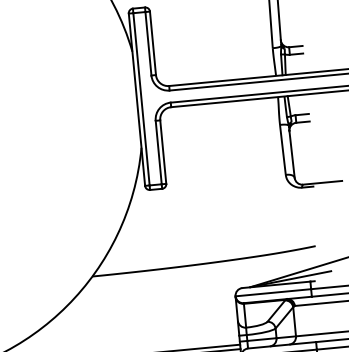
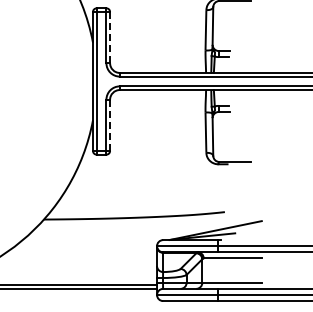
line: (153, 43) -> (110, 37), solid -> dashed
line: (163, 152) -> (110, 125), solid -> dashed

